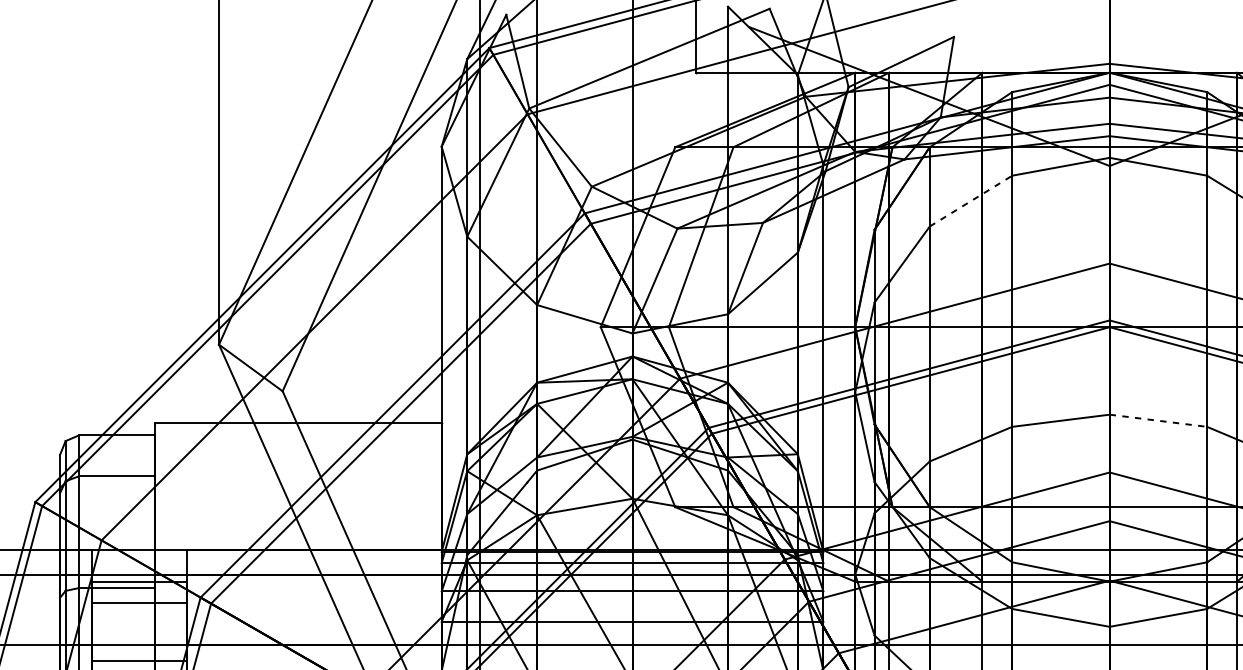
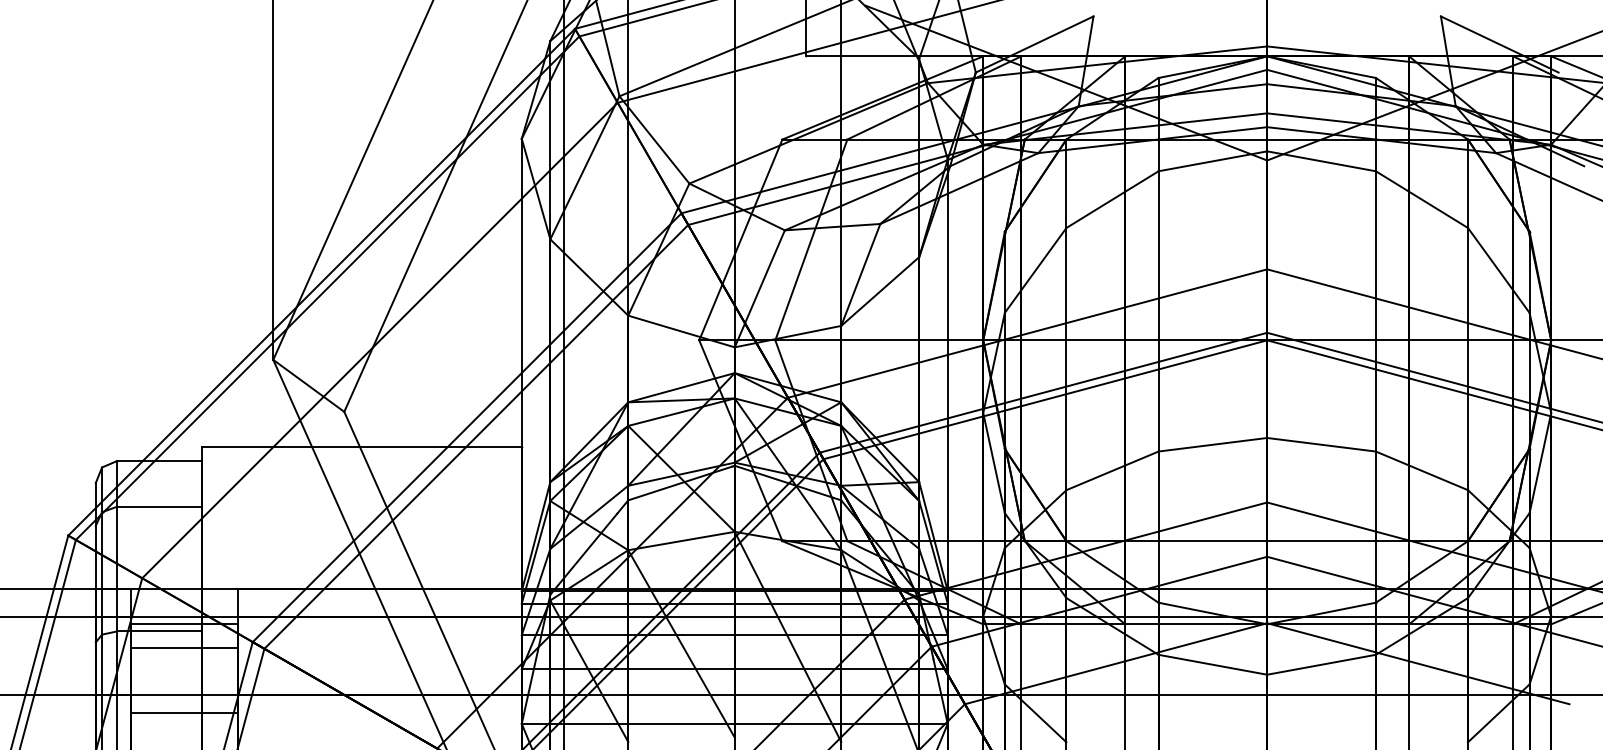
line: (971, 200) -> (1112, 199), dashed -> solid
line: (1158, 420) -> (1321, 444), dashed -> solid

